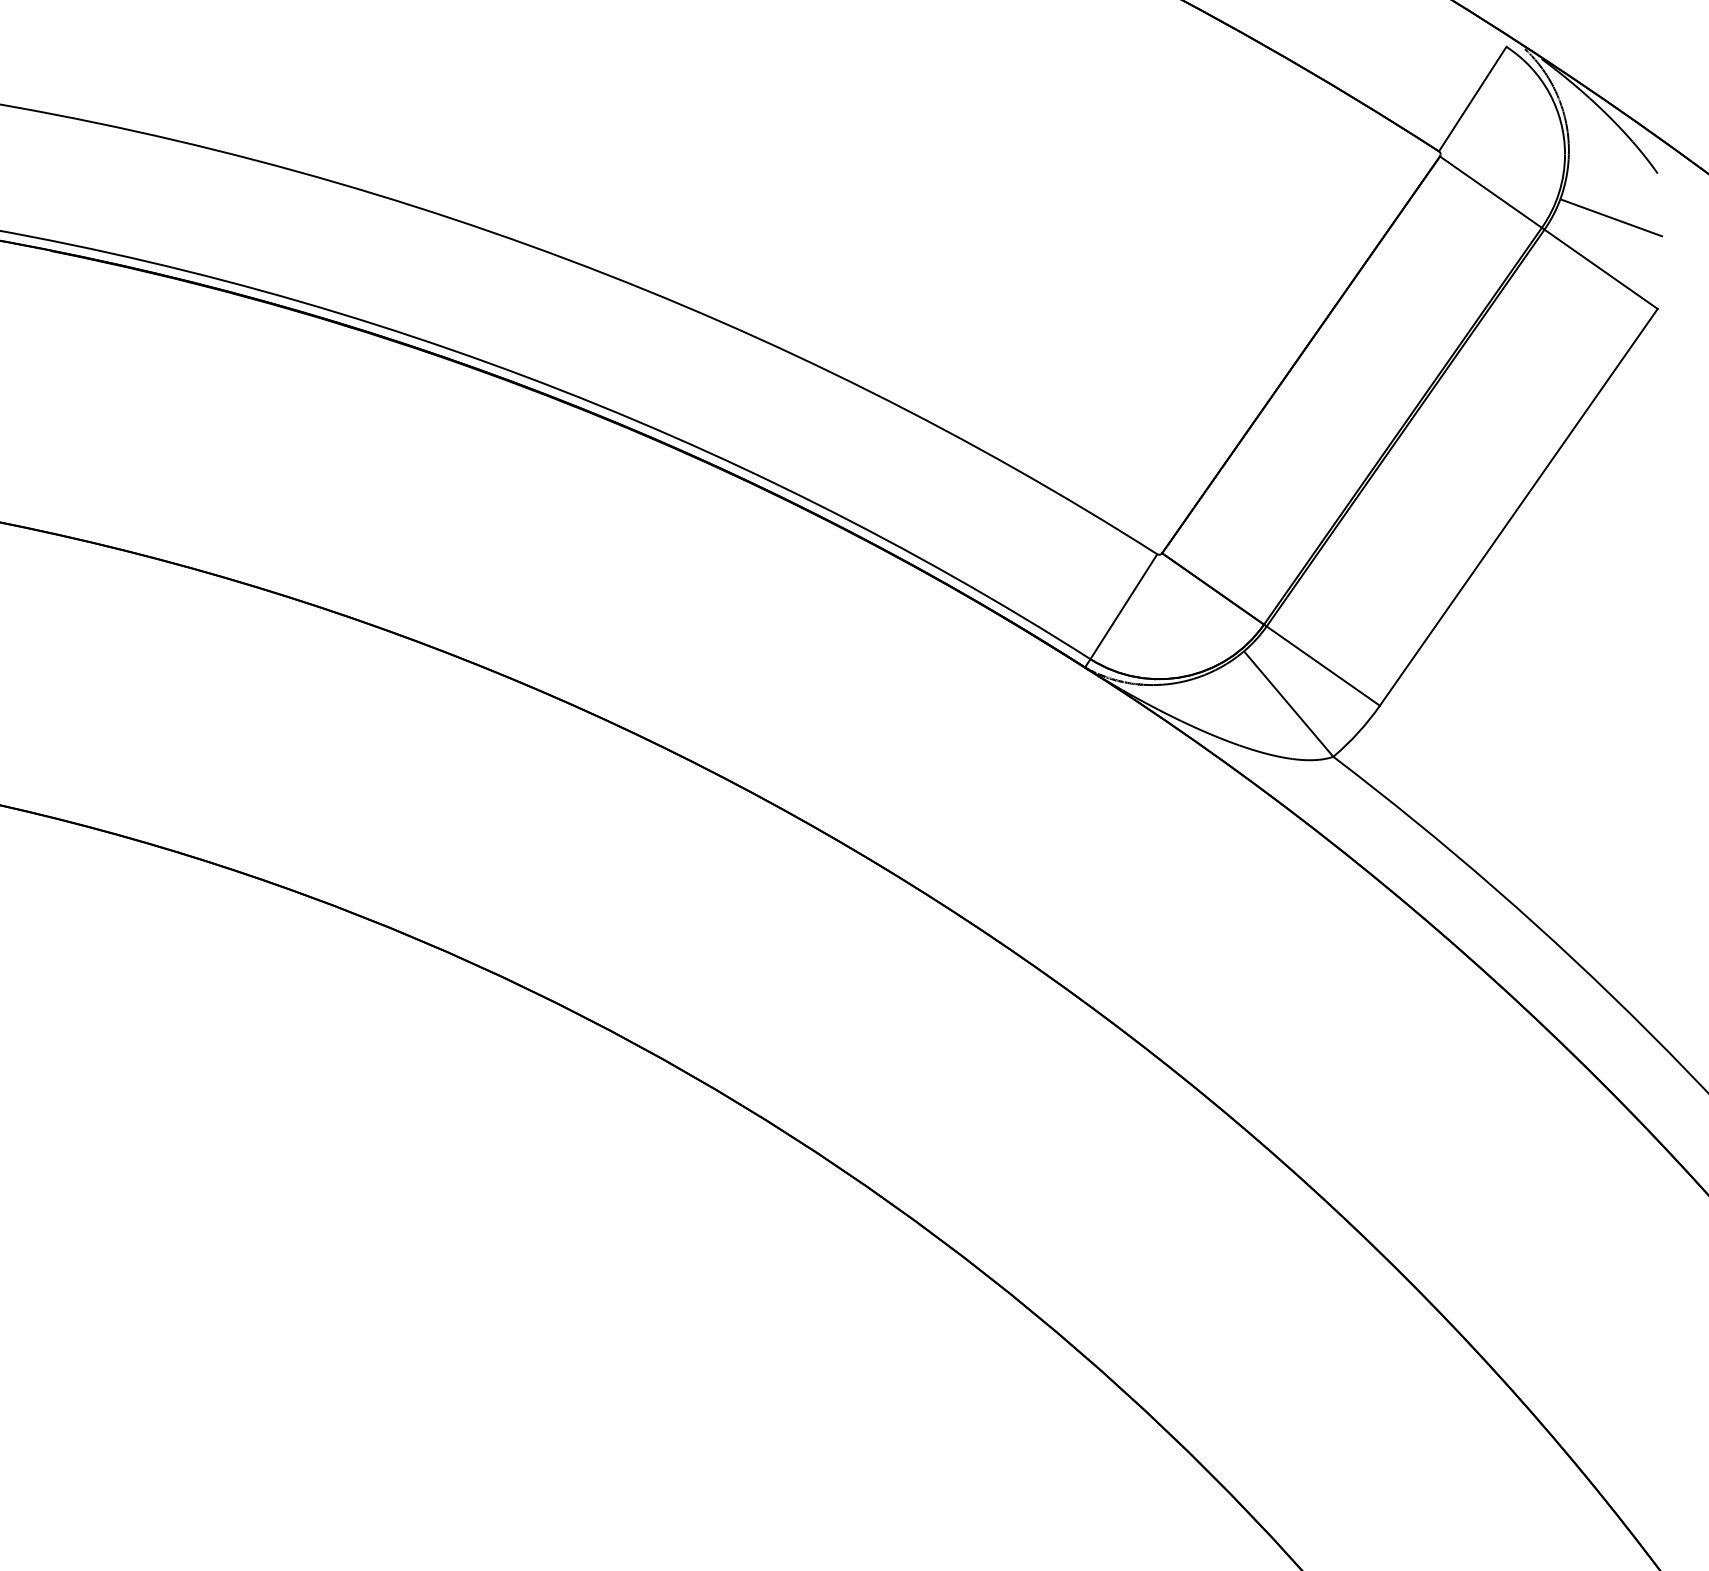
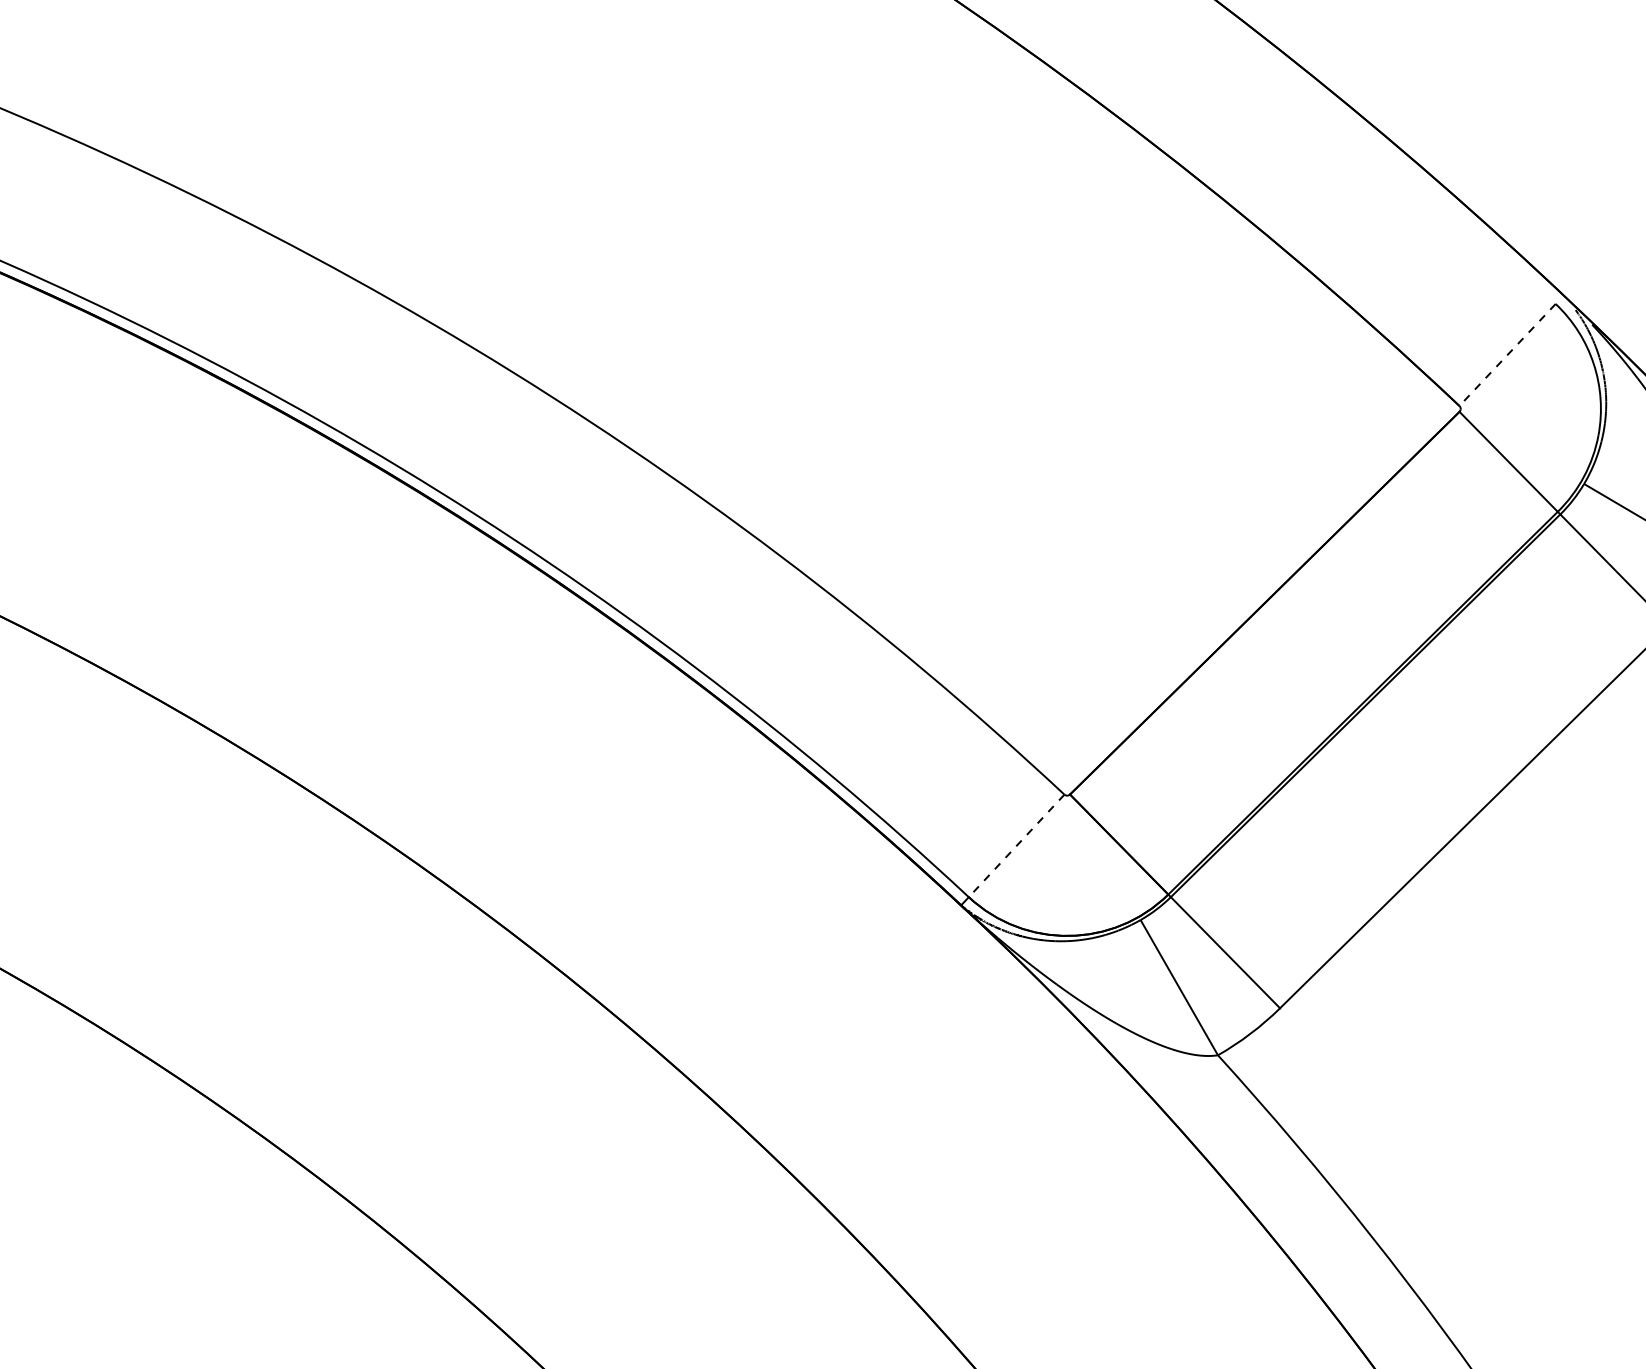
line: (1472, 99) -> (1507, 355), solid -> dashed
line: (1123, 607) -> (1016, 846), solid -> dashed

